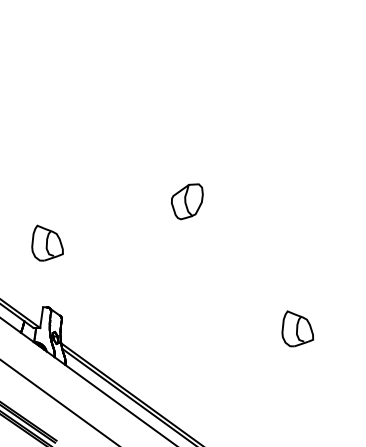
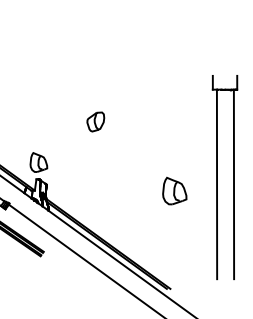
part: (186, 200) -> (95, 121), moved
part: (46, 243) -> (38, 162), moved
part: (297, 327) -> (174, 190), size x1.4

